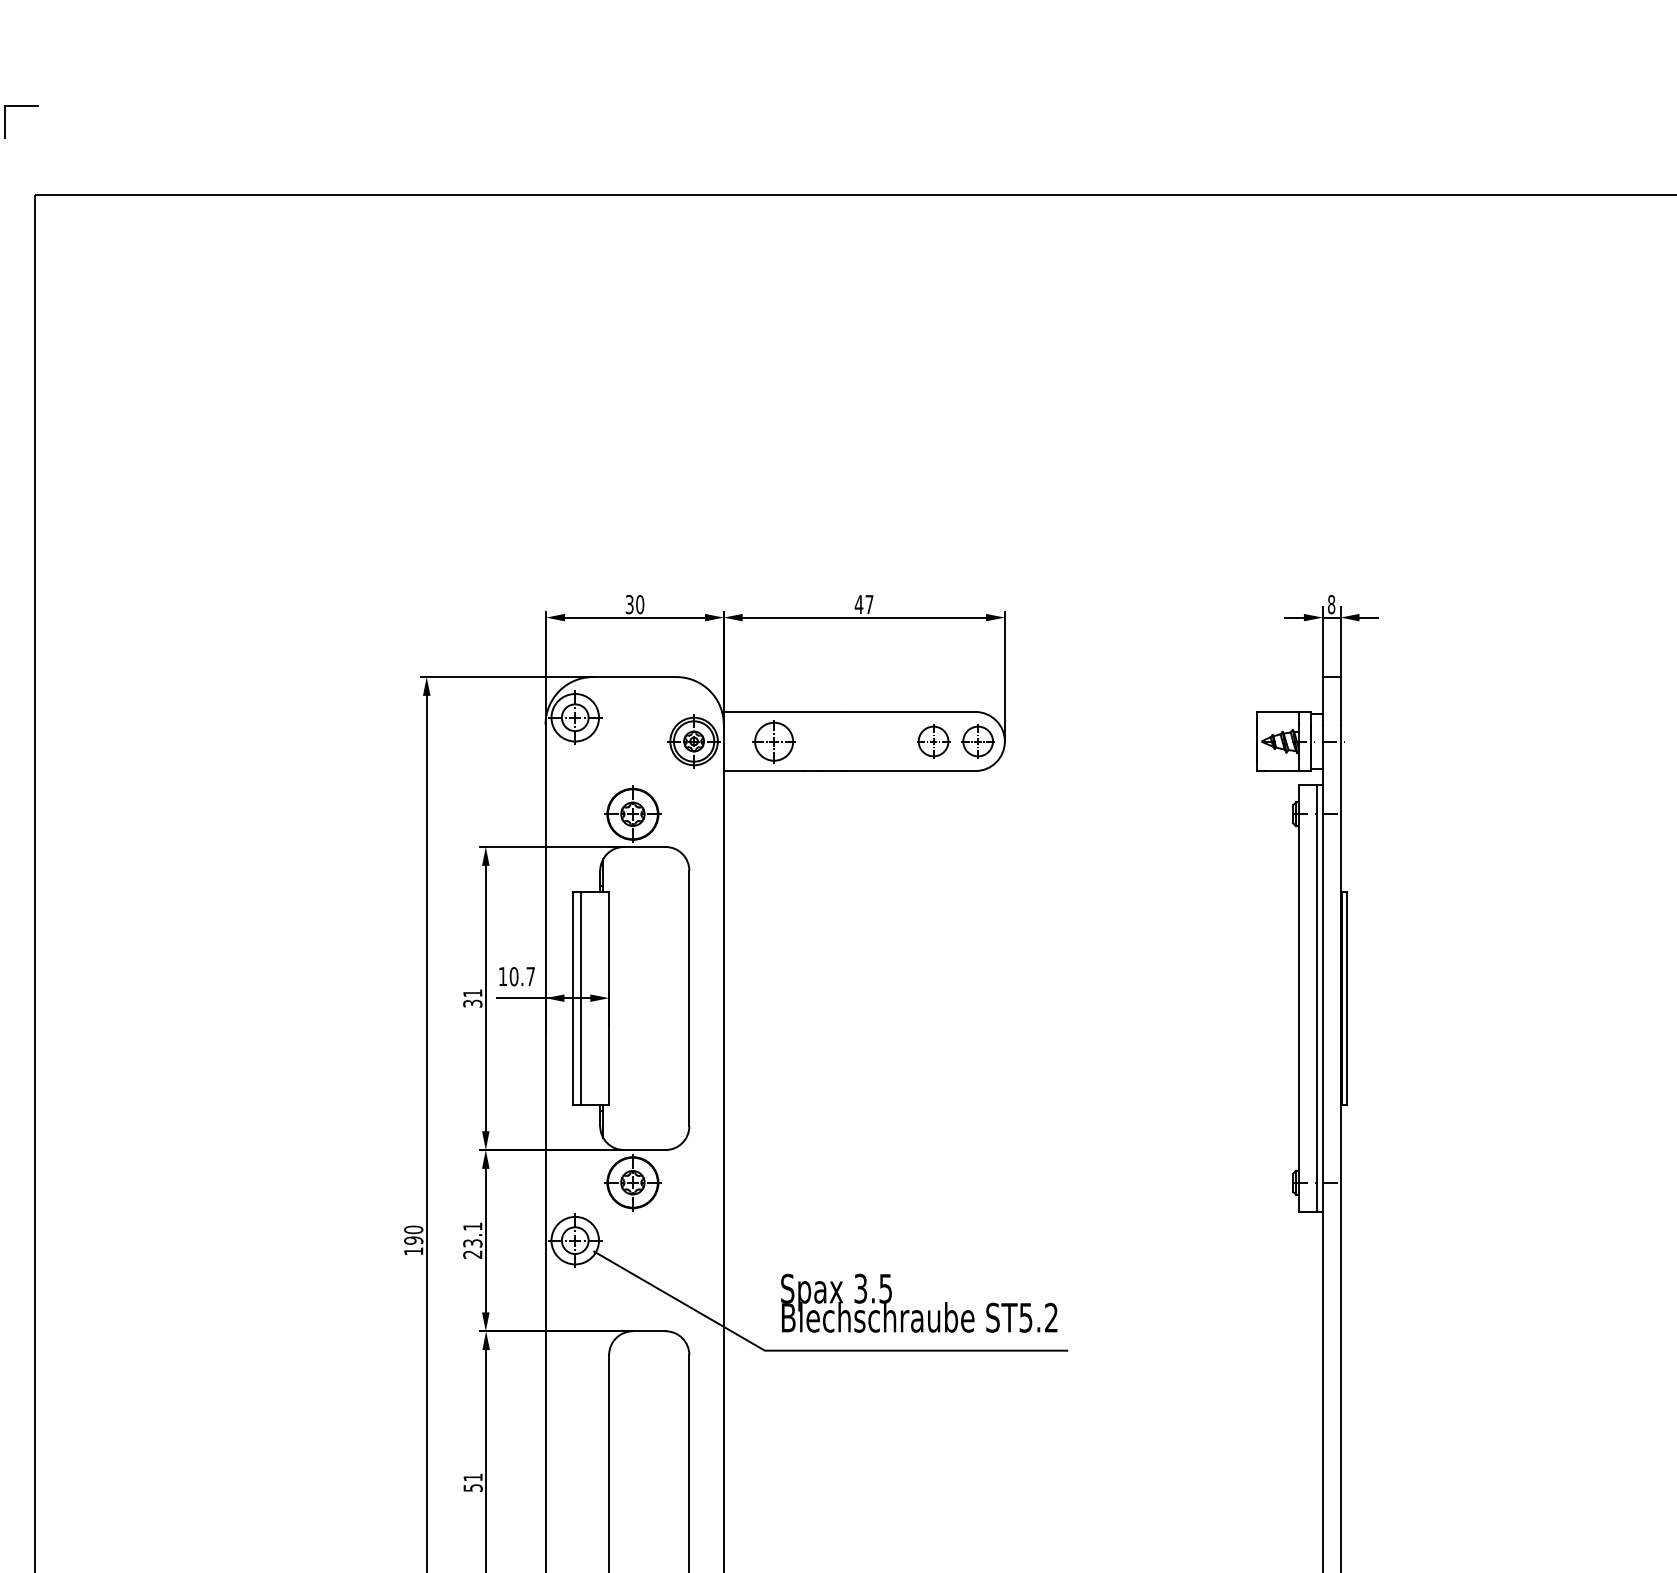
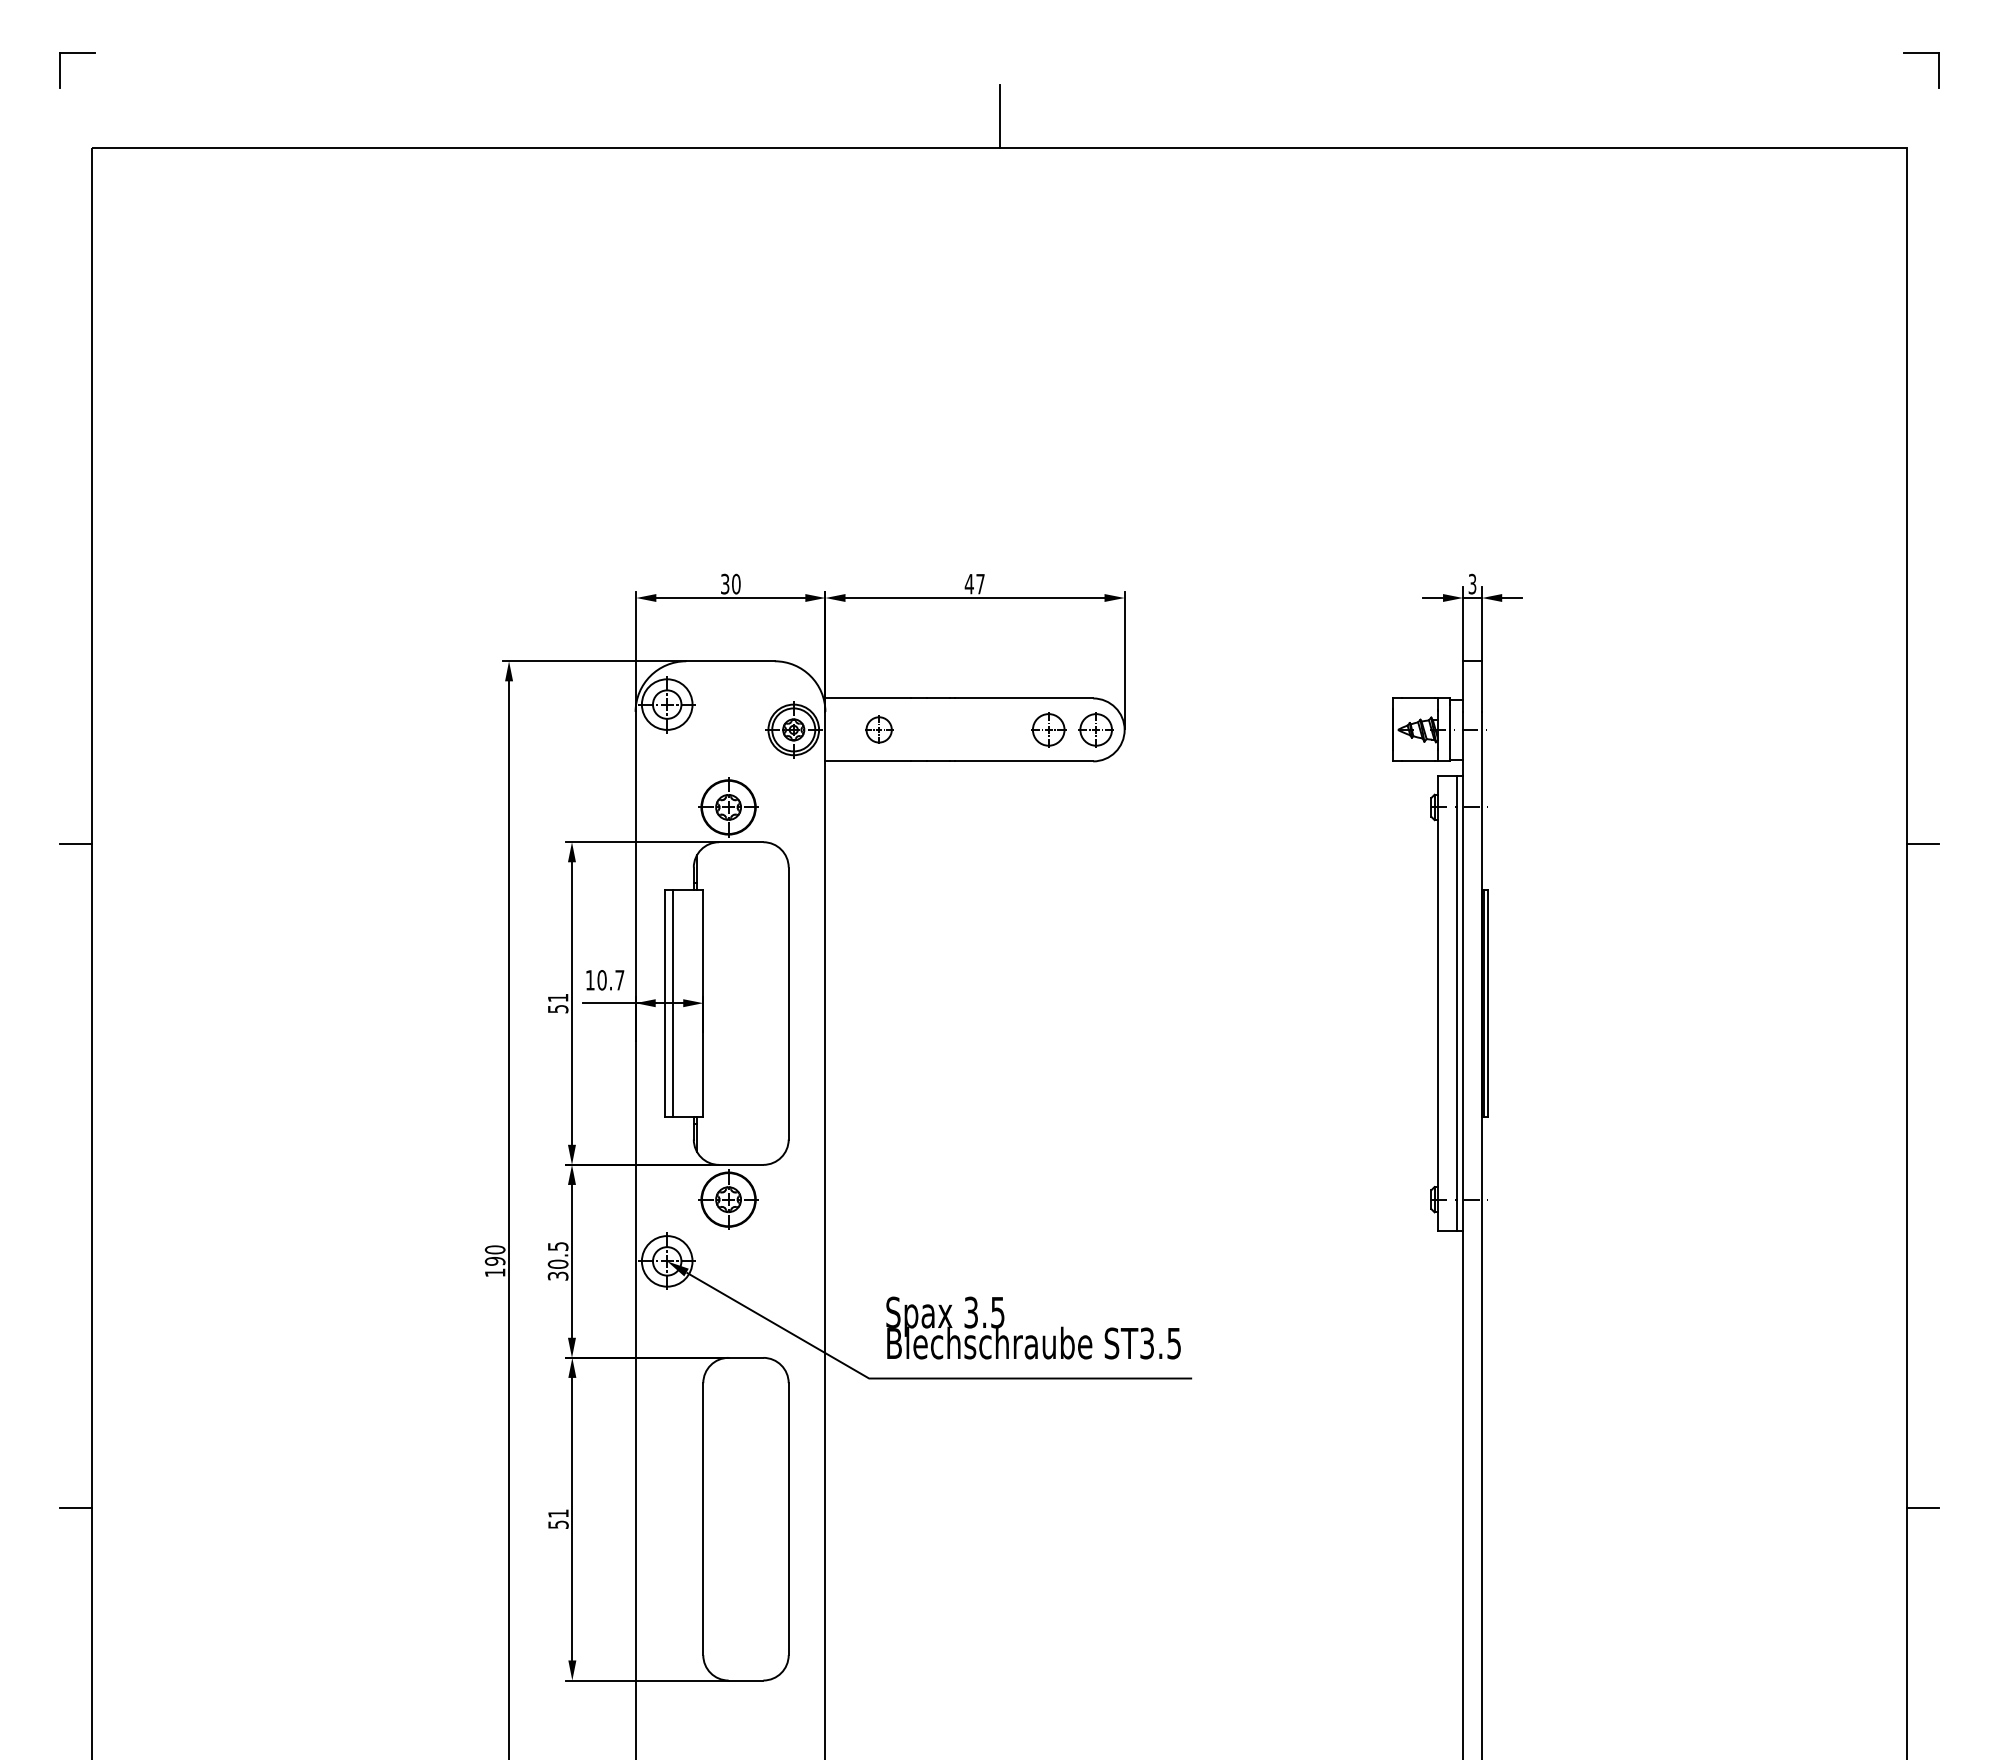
line: (887, 164) -> (999, 115), added
text: (1331, 604) -> (1472, 584), 8 -> 3
part: (774, 741) -> (879, 729), size x0.62
line: (19, 848) -> (75, 843), added
text: (472, 1003) -> (557, 1008), 31 -> 51
text: (472, 1240) -> (557, 1261), 23.1 -> 30.5
fill: (584, 1247) -> (677, 1268), added
text: (1038, 1317) -> (1160, 1343), ST5.2 -> ST3.5
line: (19, 1472) -> (75, 1508), added

